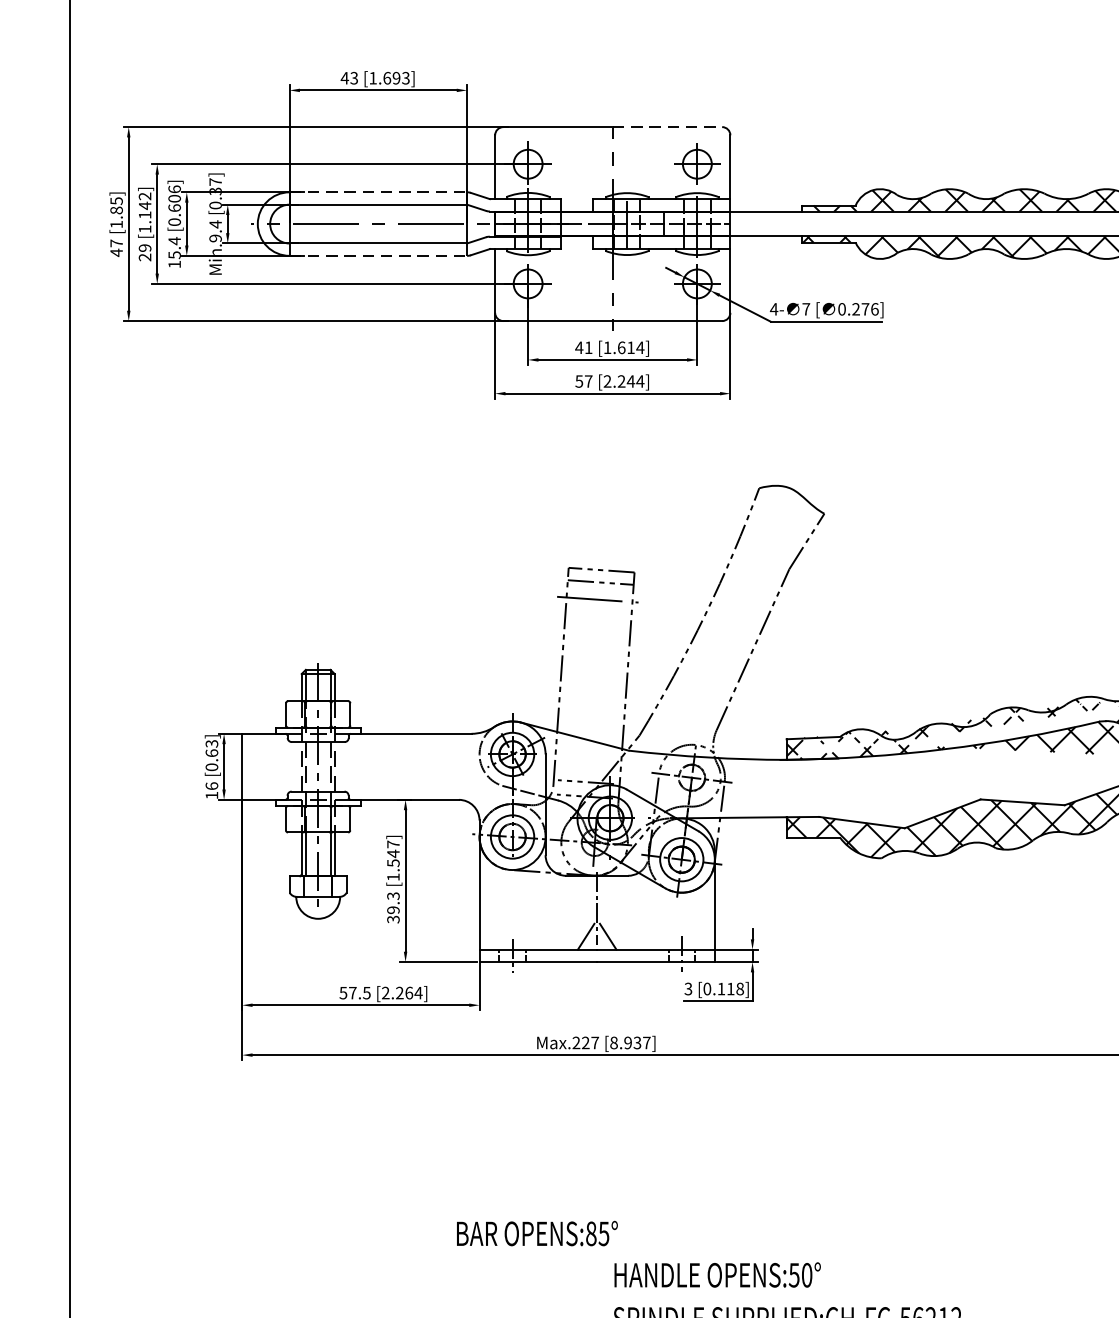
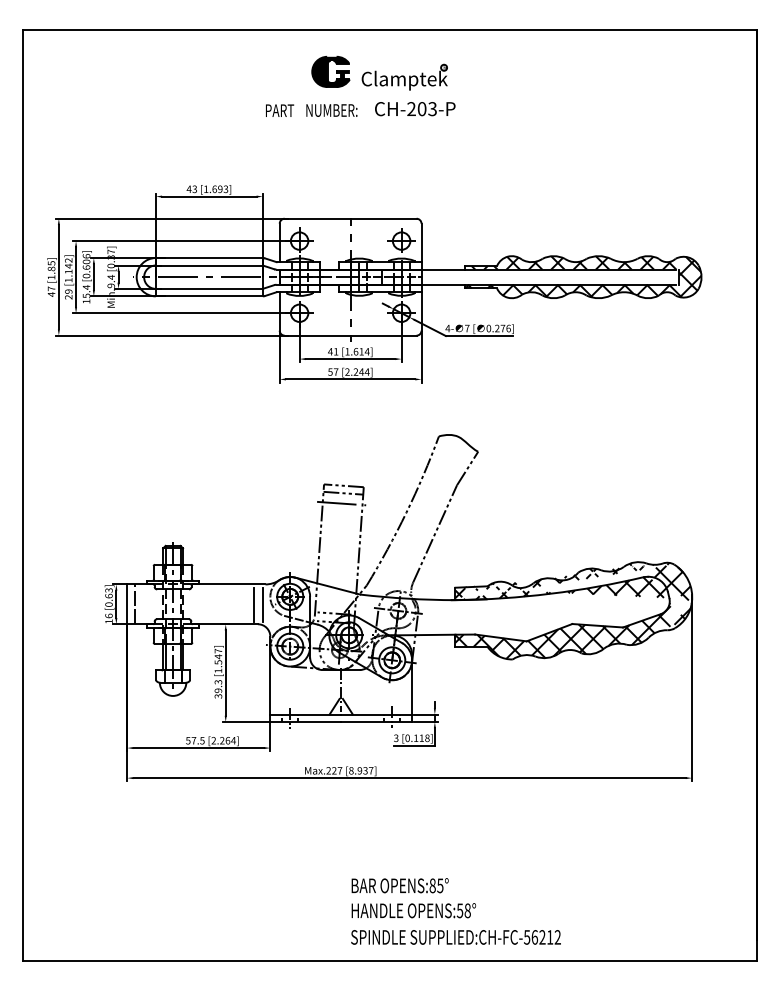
line: (667, 126) -> (383, 218), dashed -> solid
line: (378, 193) -> (209, 258), dashed -> solid
line: (378, 256) -> (209, 296), dashed -> solid
line: (254, 767) -> (134, 604), added
line: (453, 767) -> (254, 604), added
line: (466, 767) -> (262, 604), added
text: (536, 1233) -> (399, 885), moved
text: (806, 1274) -> (467, 910), OPENS:50° -> OPENS:58°

